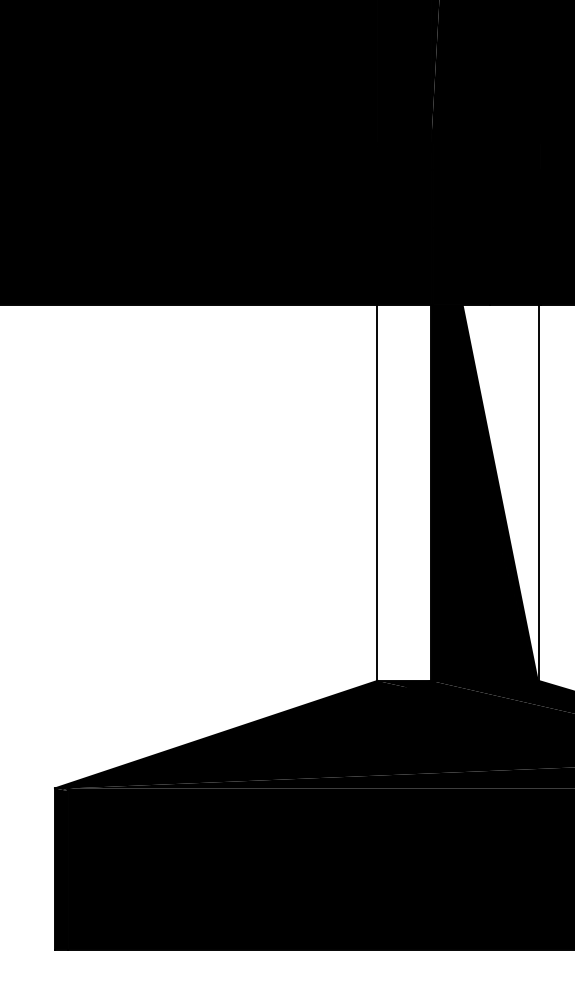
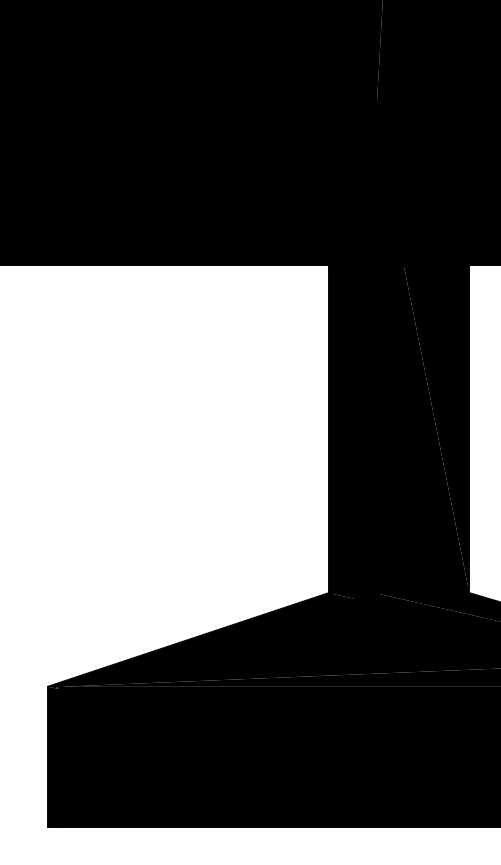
fill: (403, 493) -> (351, 429), added
fill: (501, 493) -> (436, 429), added

